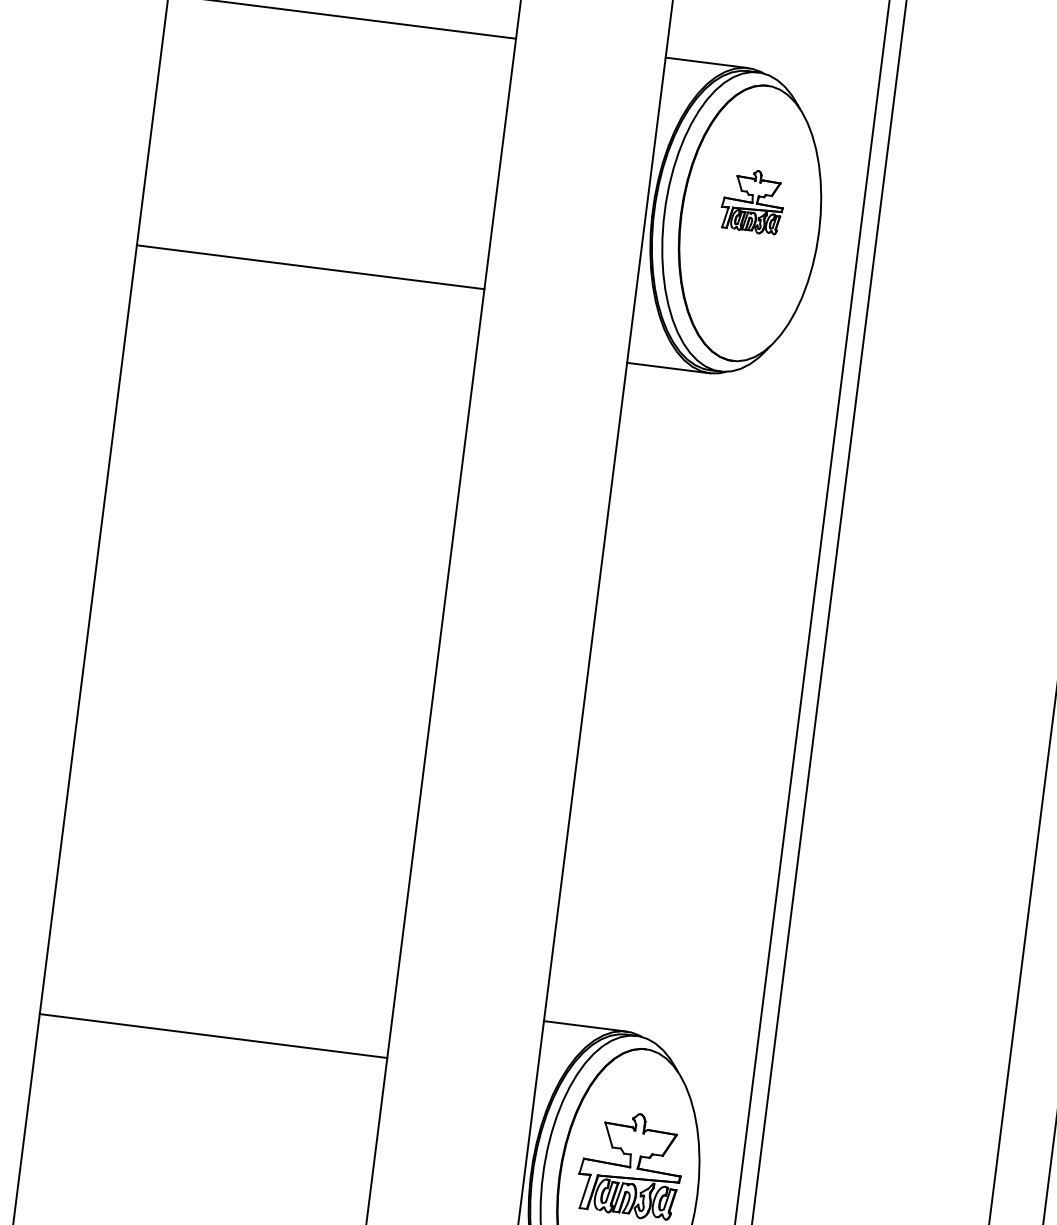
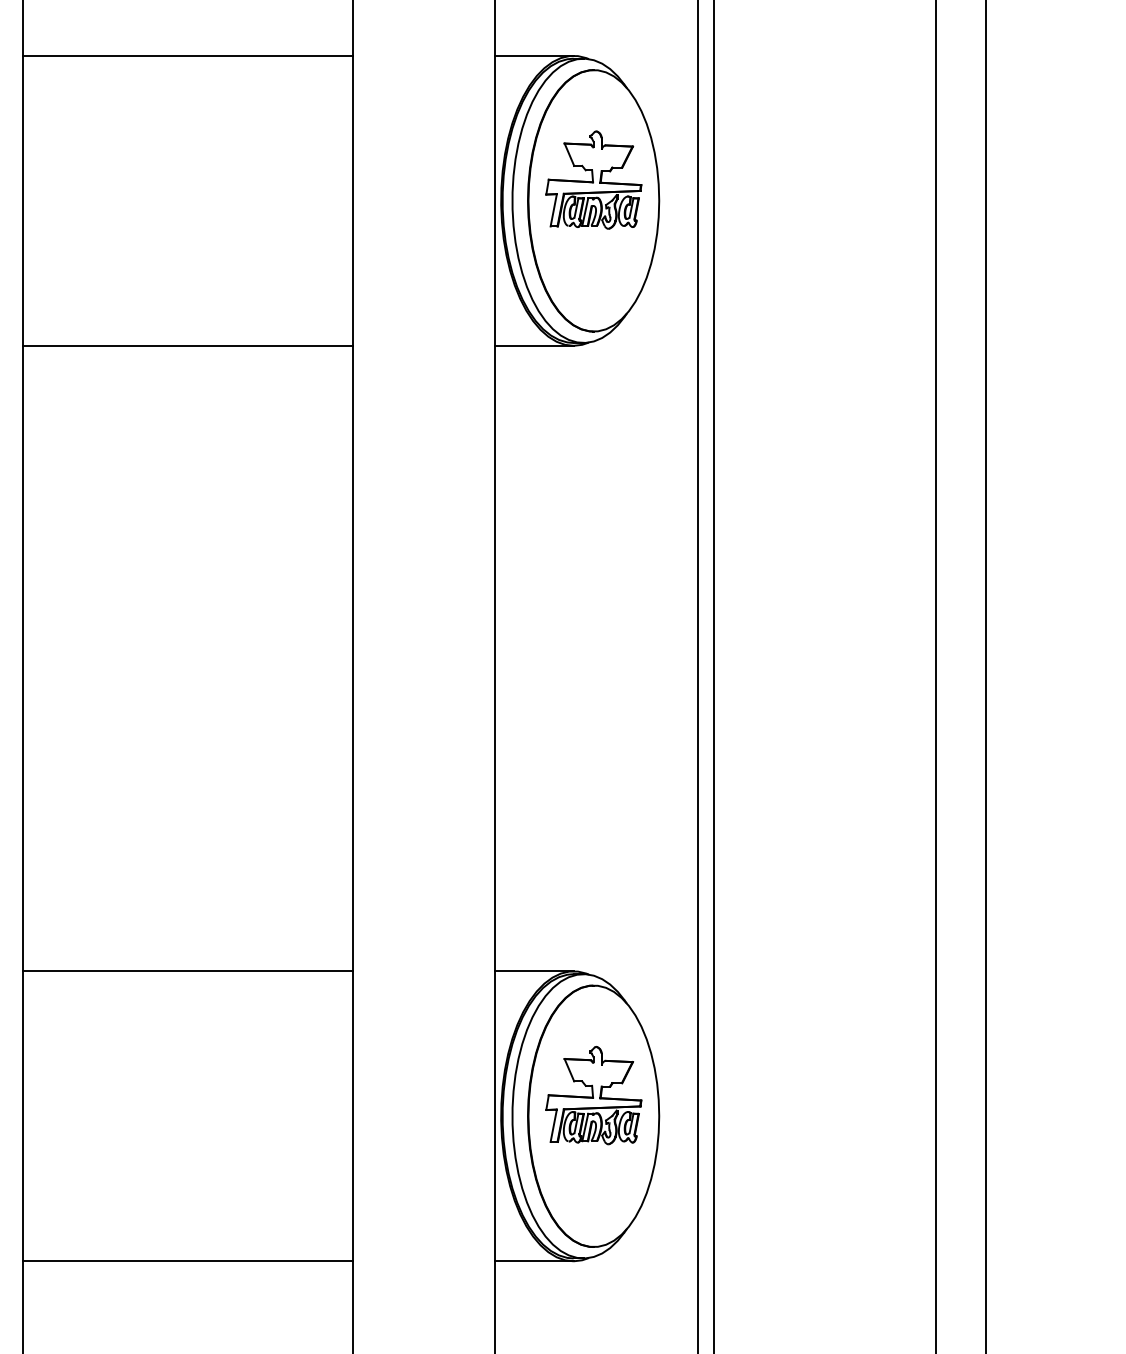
part: (752, 200) -> (593, 179), size x1.67
line: (310, 266) -> (187, 345), moved
line: (213, 1036) -> (187, 971), moved

